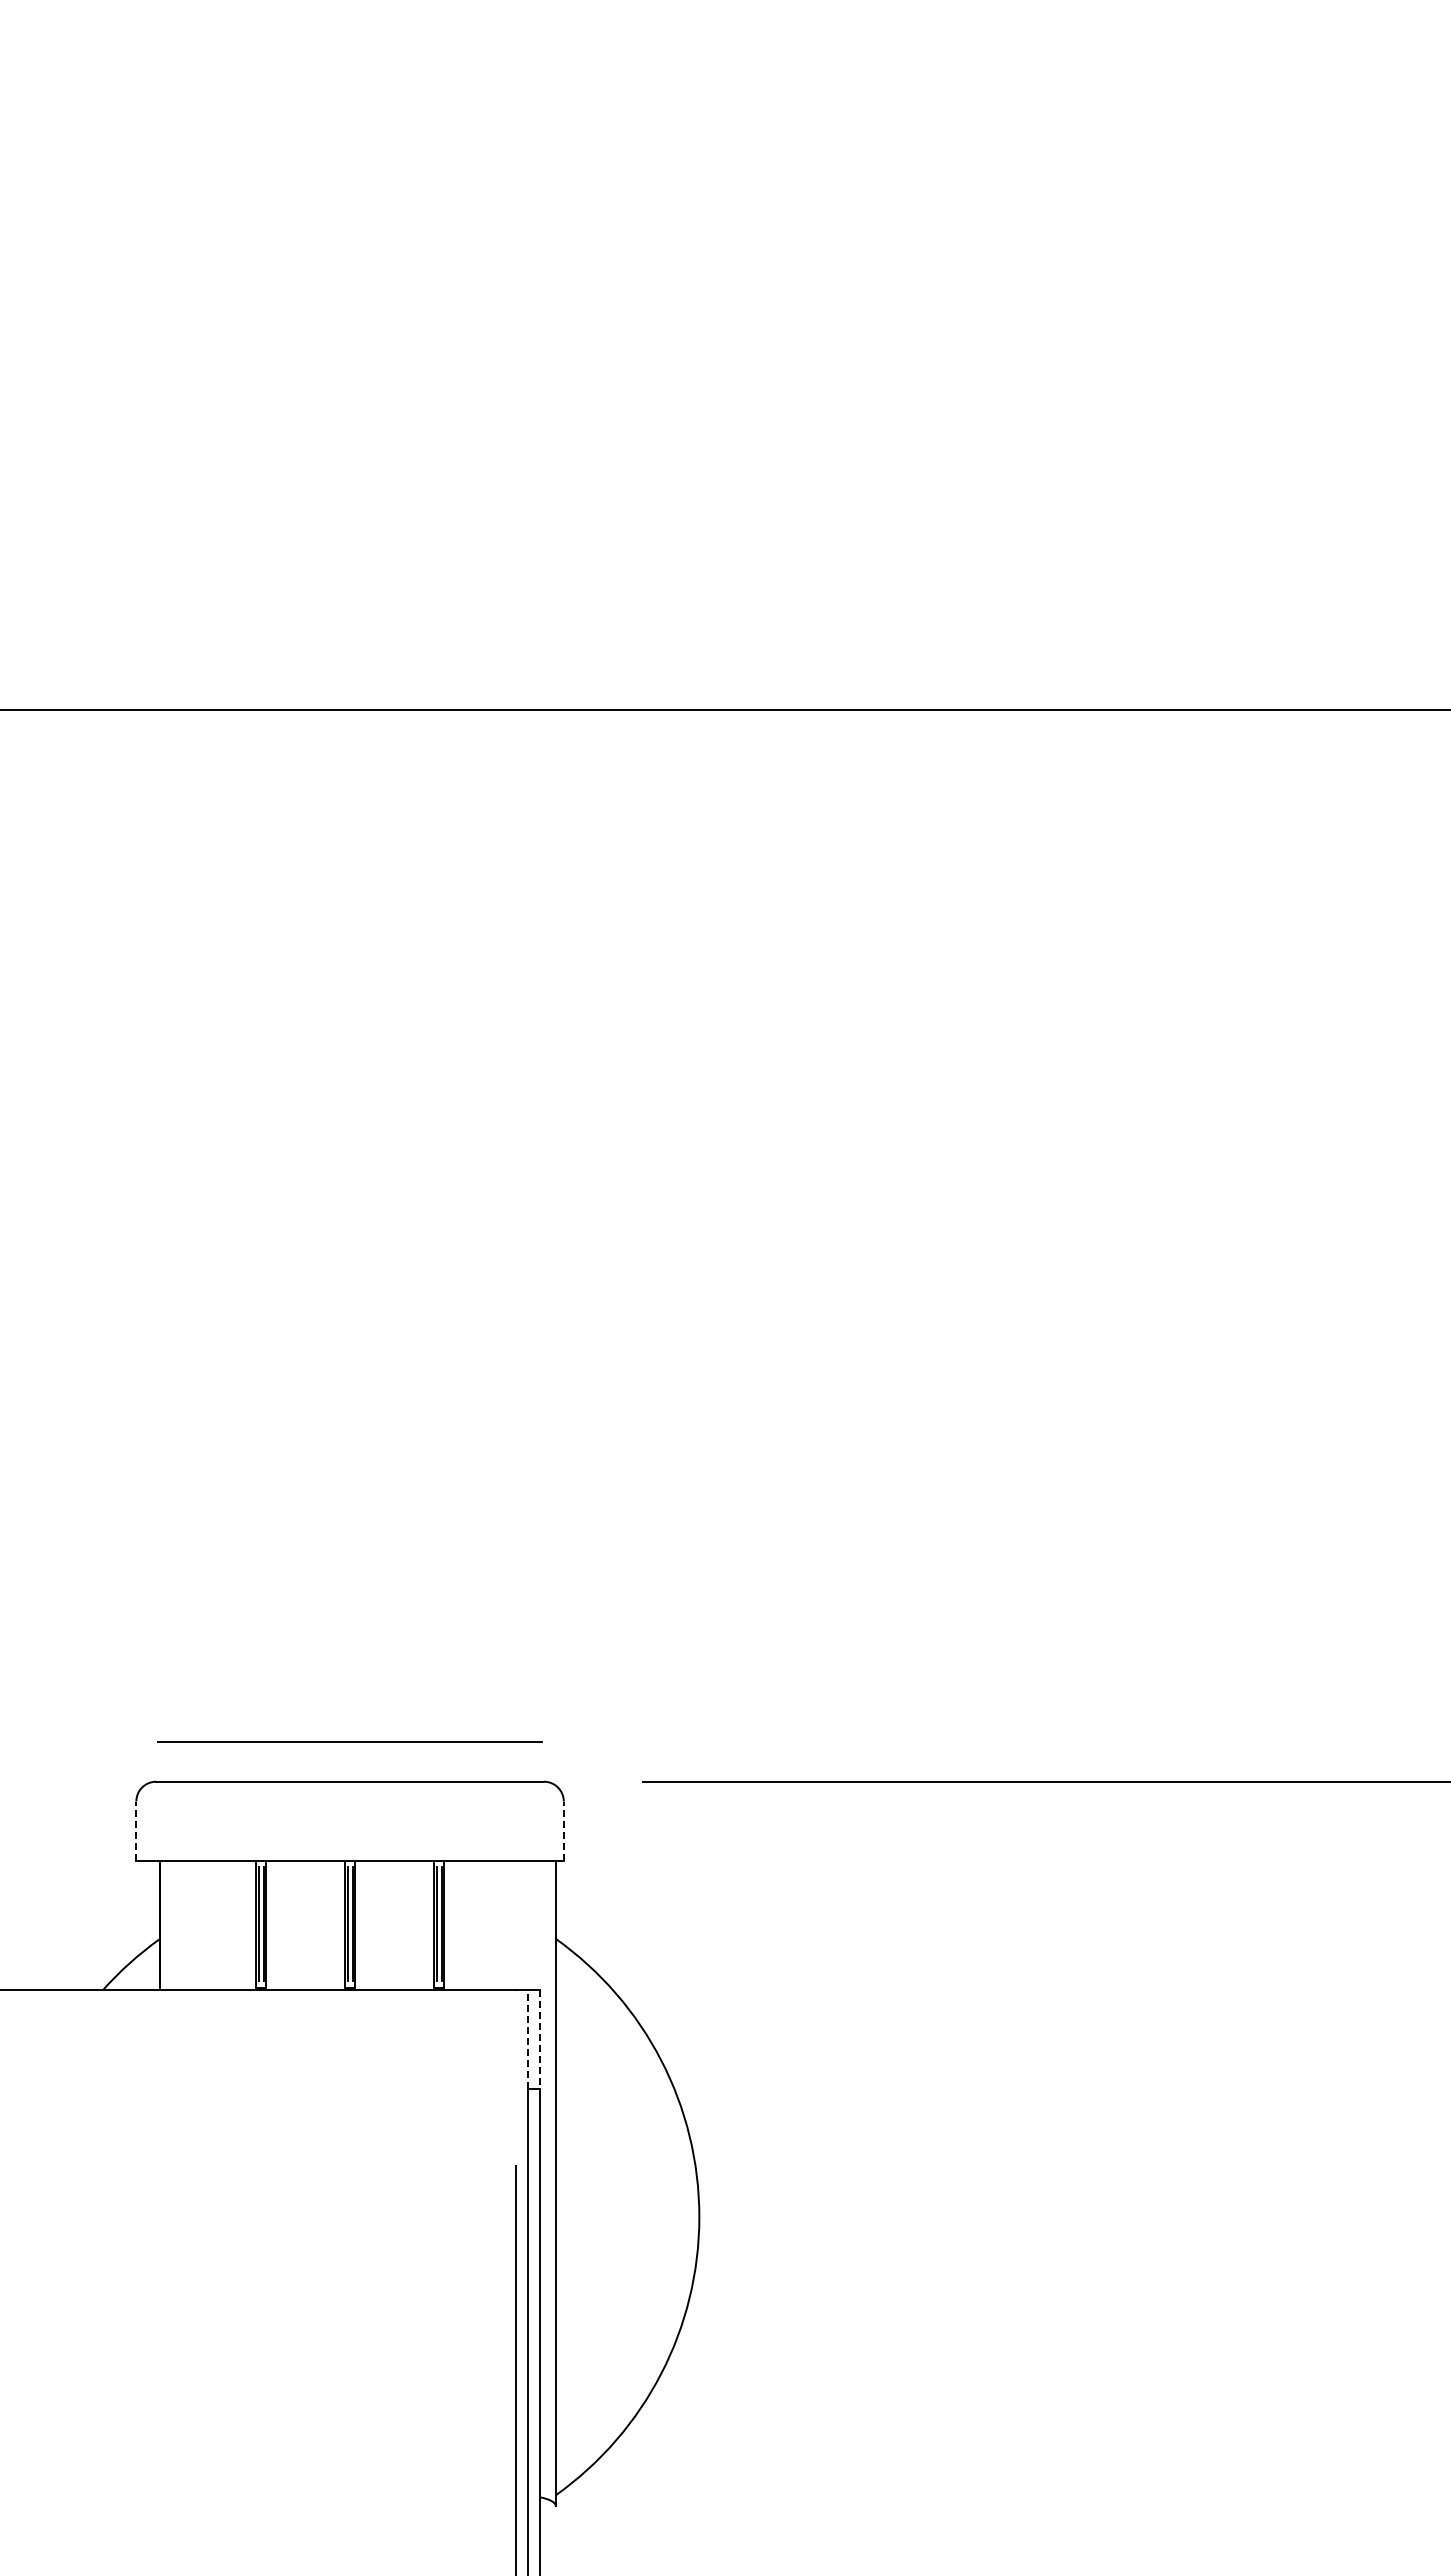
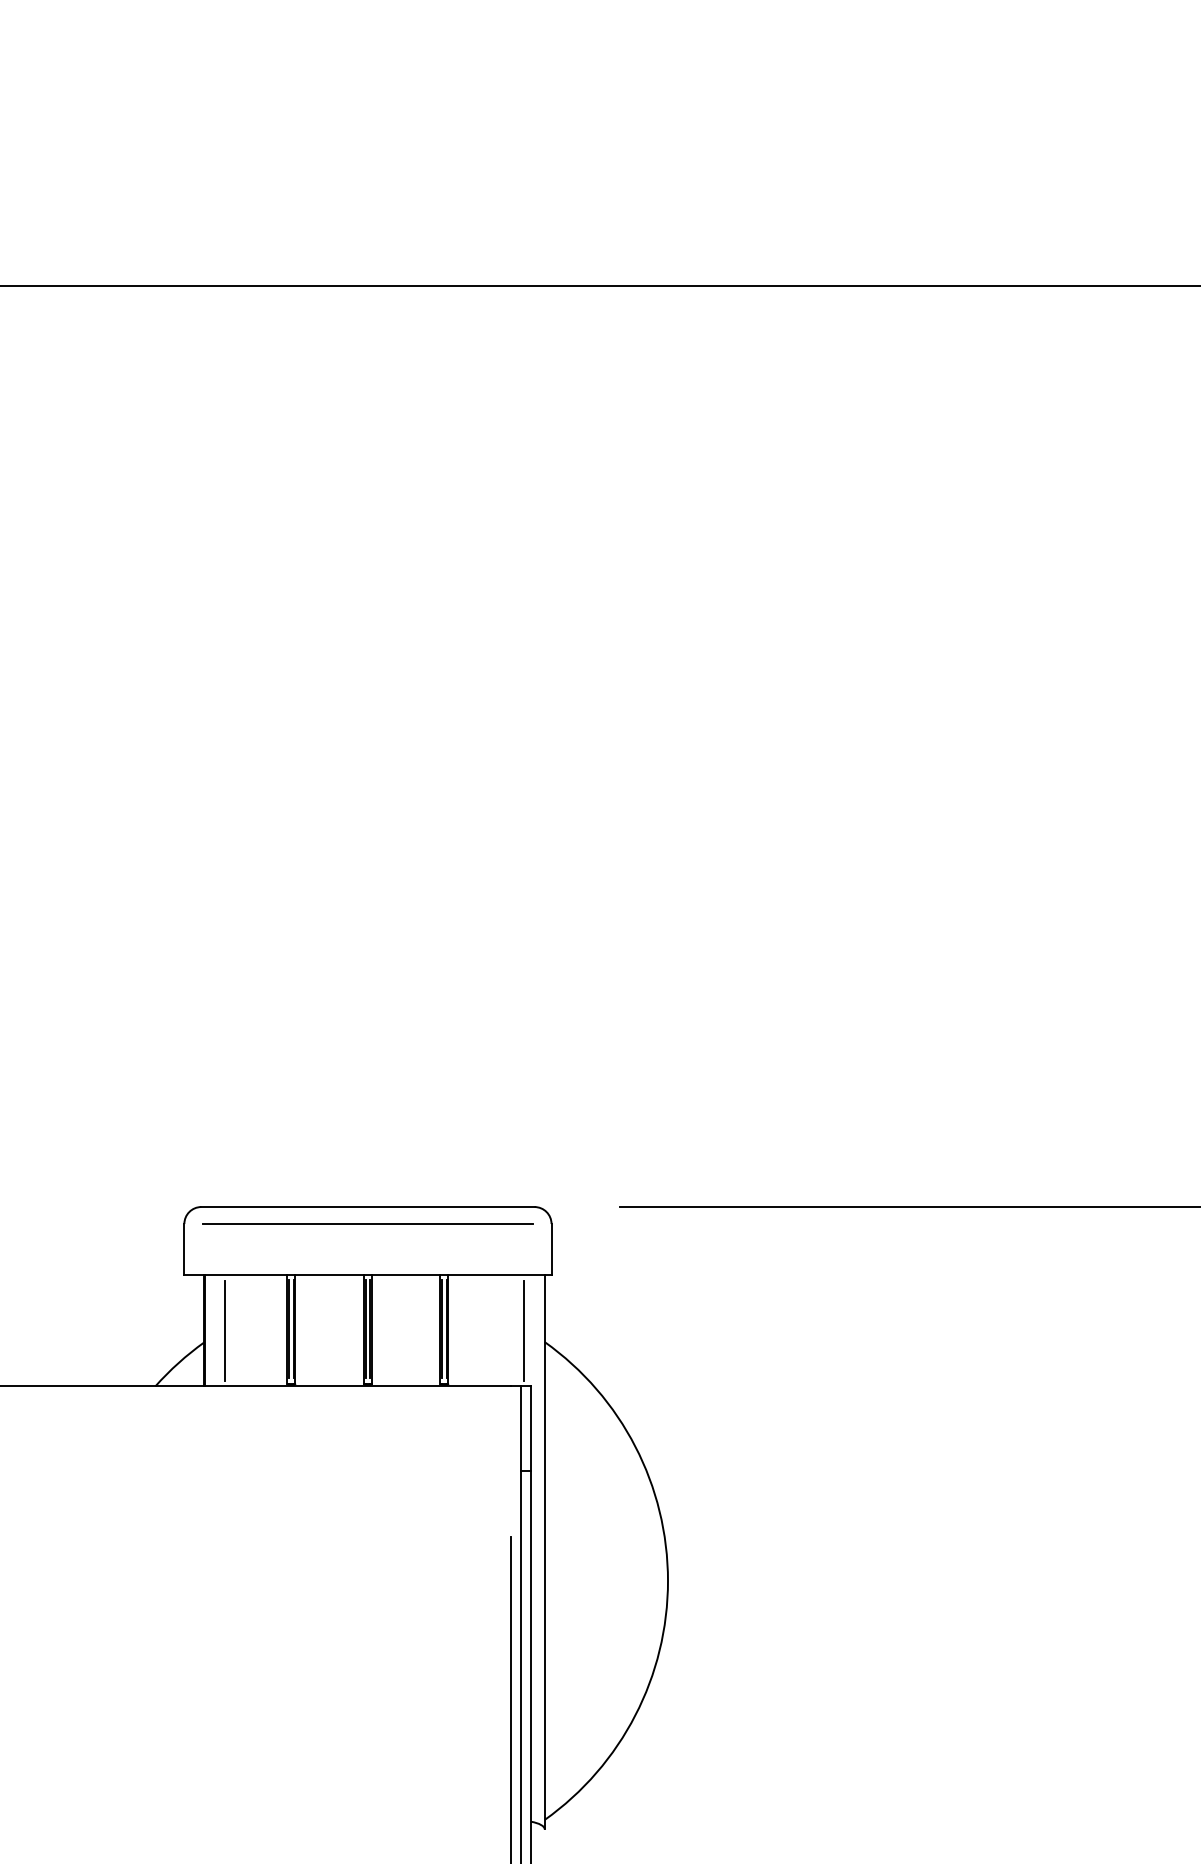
line: (349, 1741) -> (367, 1224), moved
line: (136, 1831) -> (184, 1249), dashed -> solid
line: (563, 1831) -> (551, 1249), dashed -> solid
line: (183, 1925) -> (224, 1330), added
line: (532, 1925) -> (524, 1330), added
line: (527, 2039) -> (520, 1428), dashed -> solid
line: (539, 2040) -> (530, 1429), dashed -> solid

